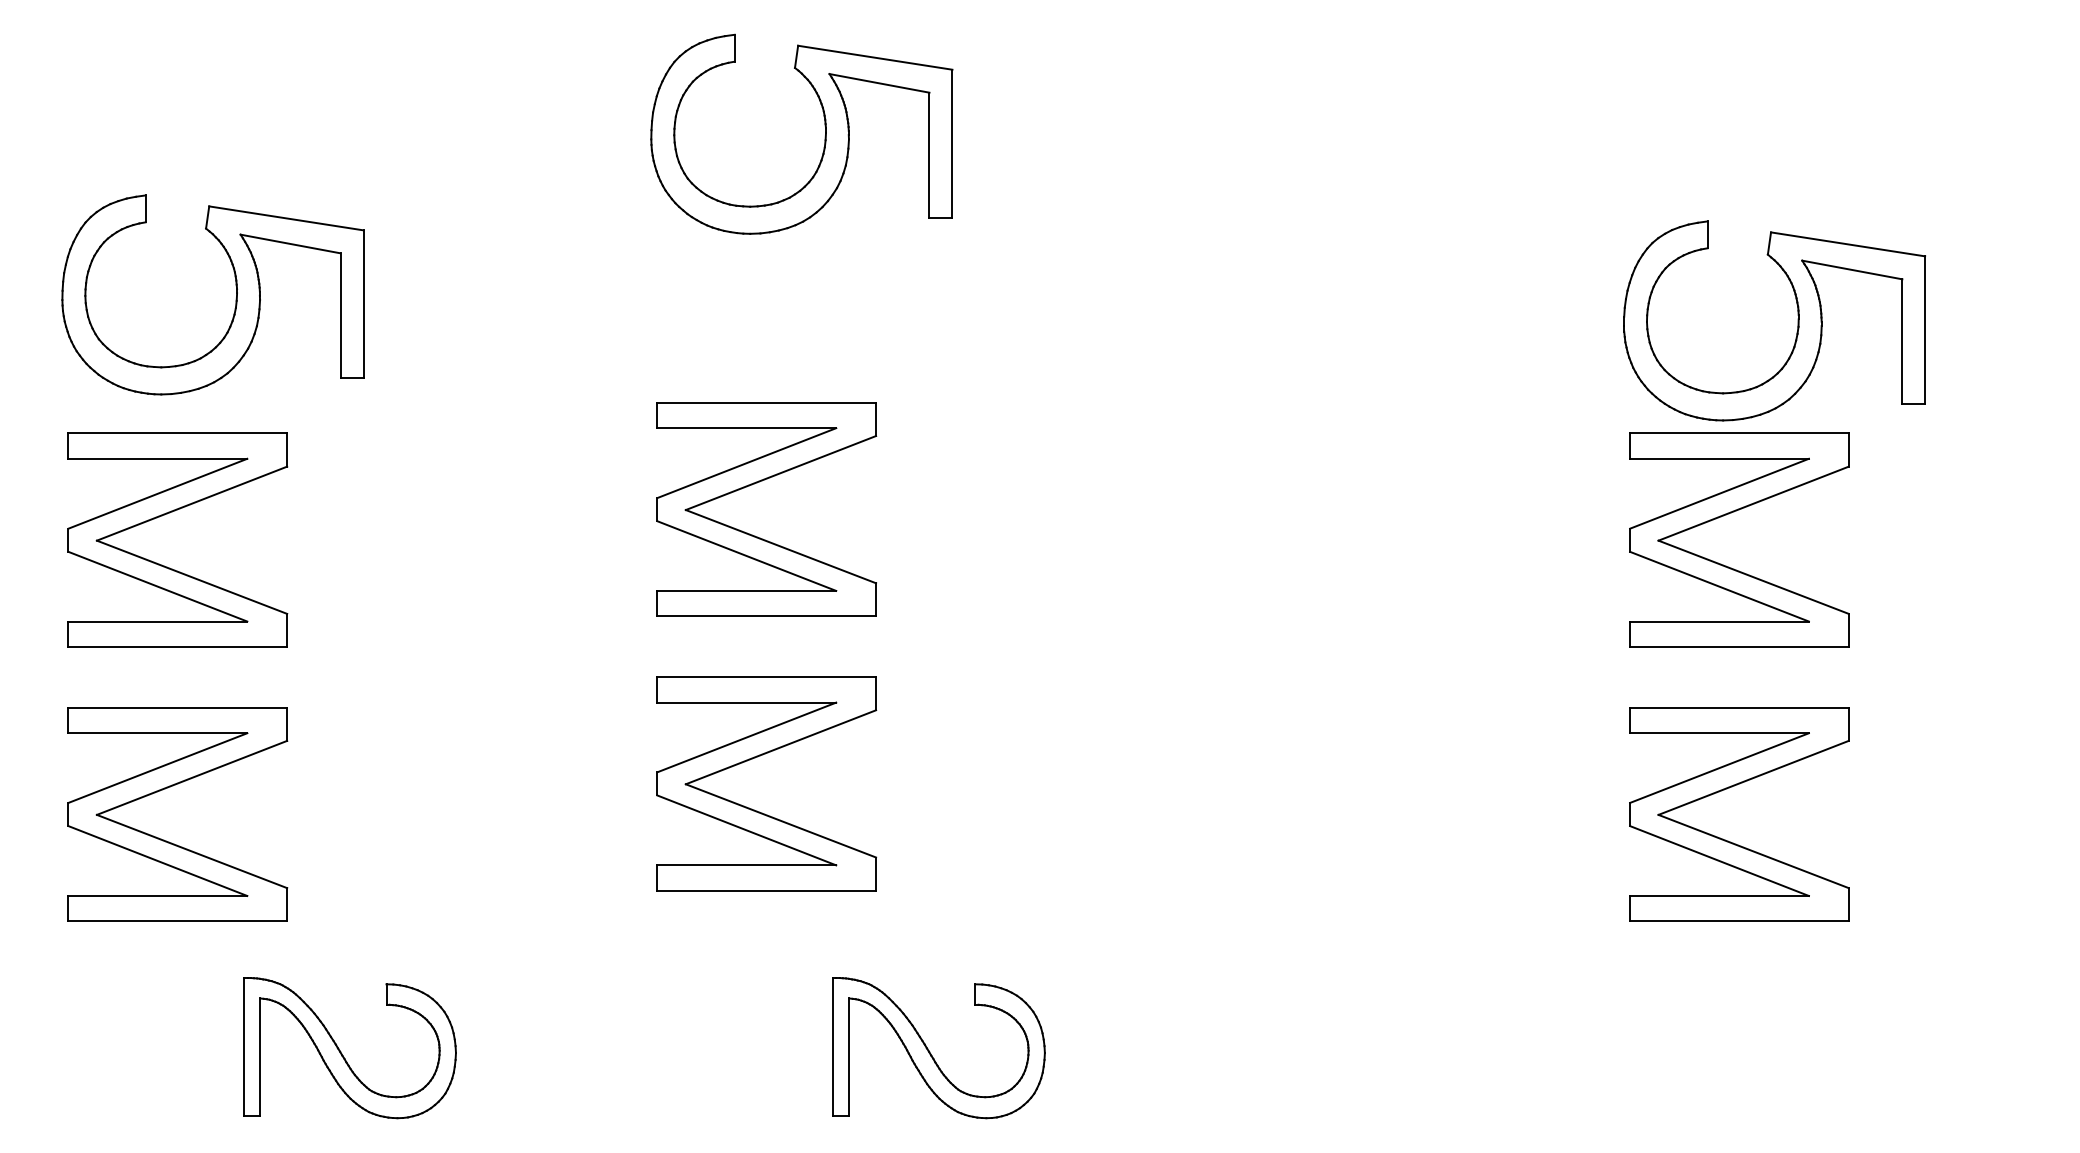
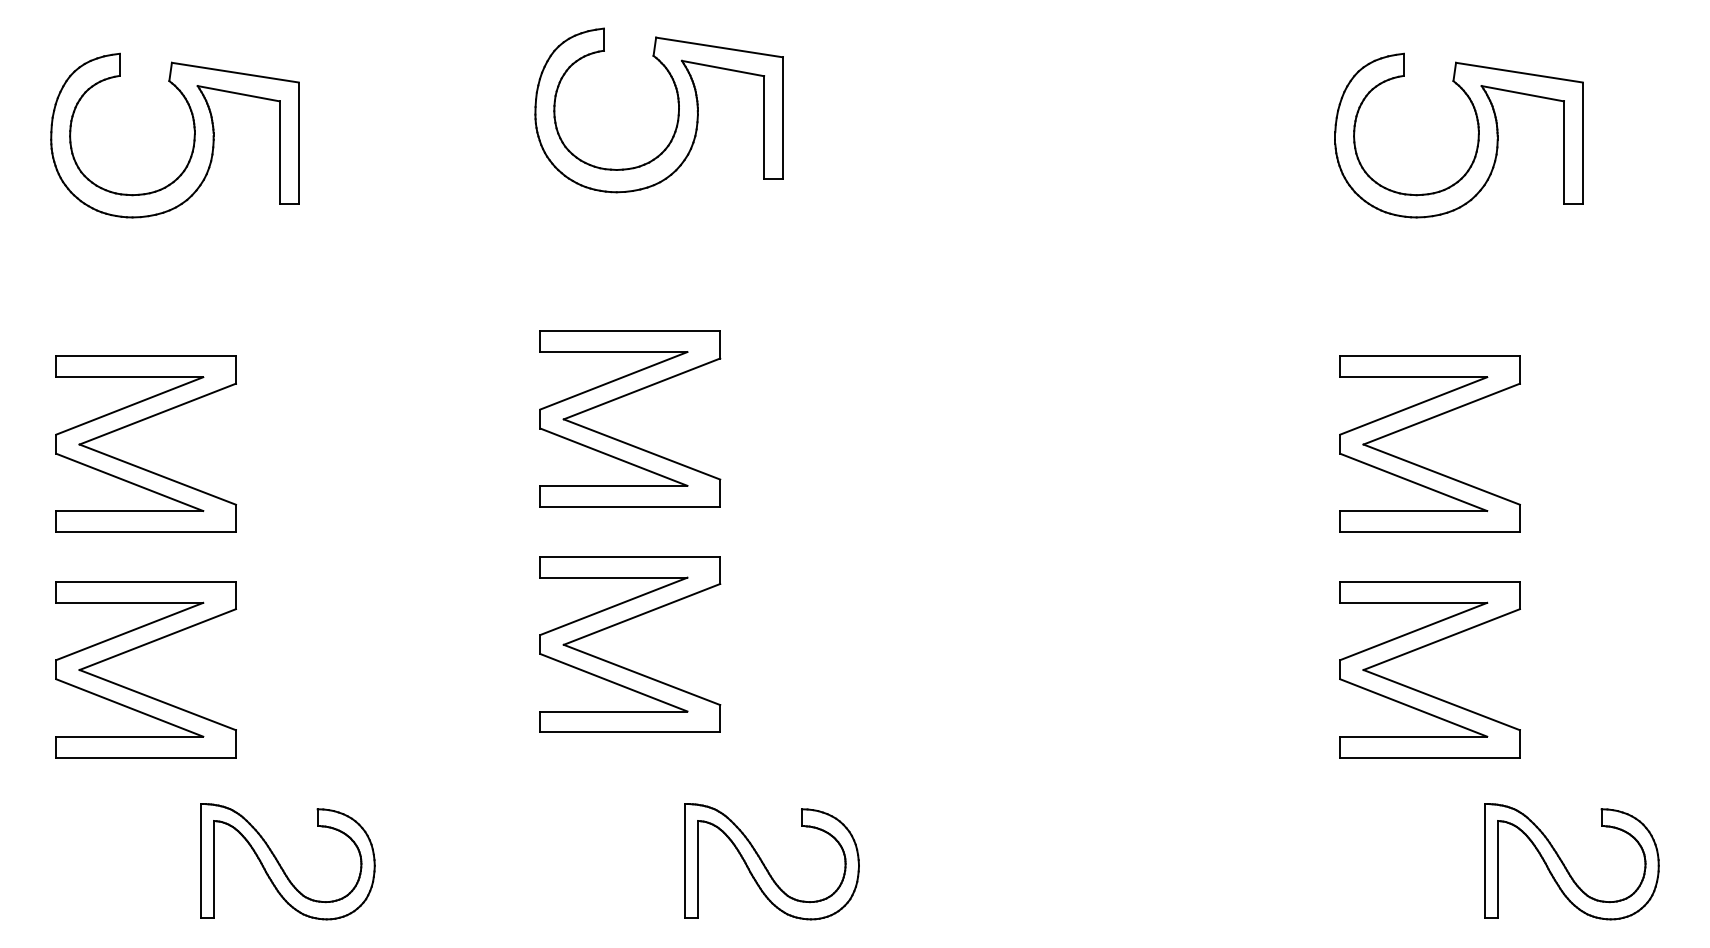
part: (235, 298) -> (193, 138), moved
part: (1797, 320) -> (1477, 135), moved
part: (1903, 1052) -> (1564, 865), added

